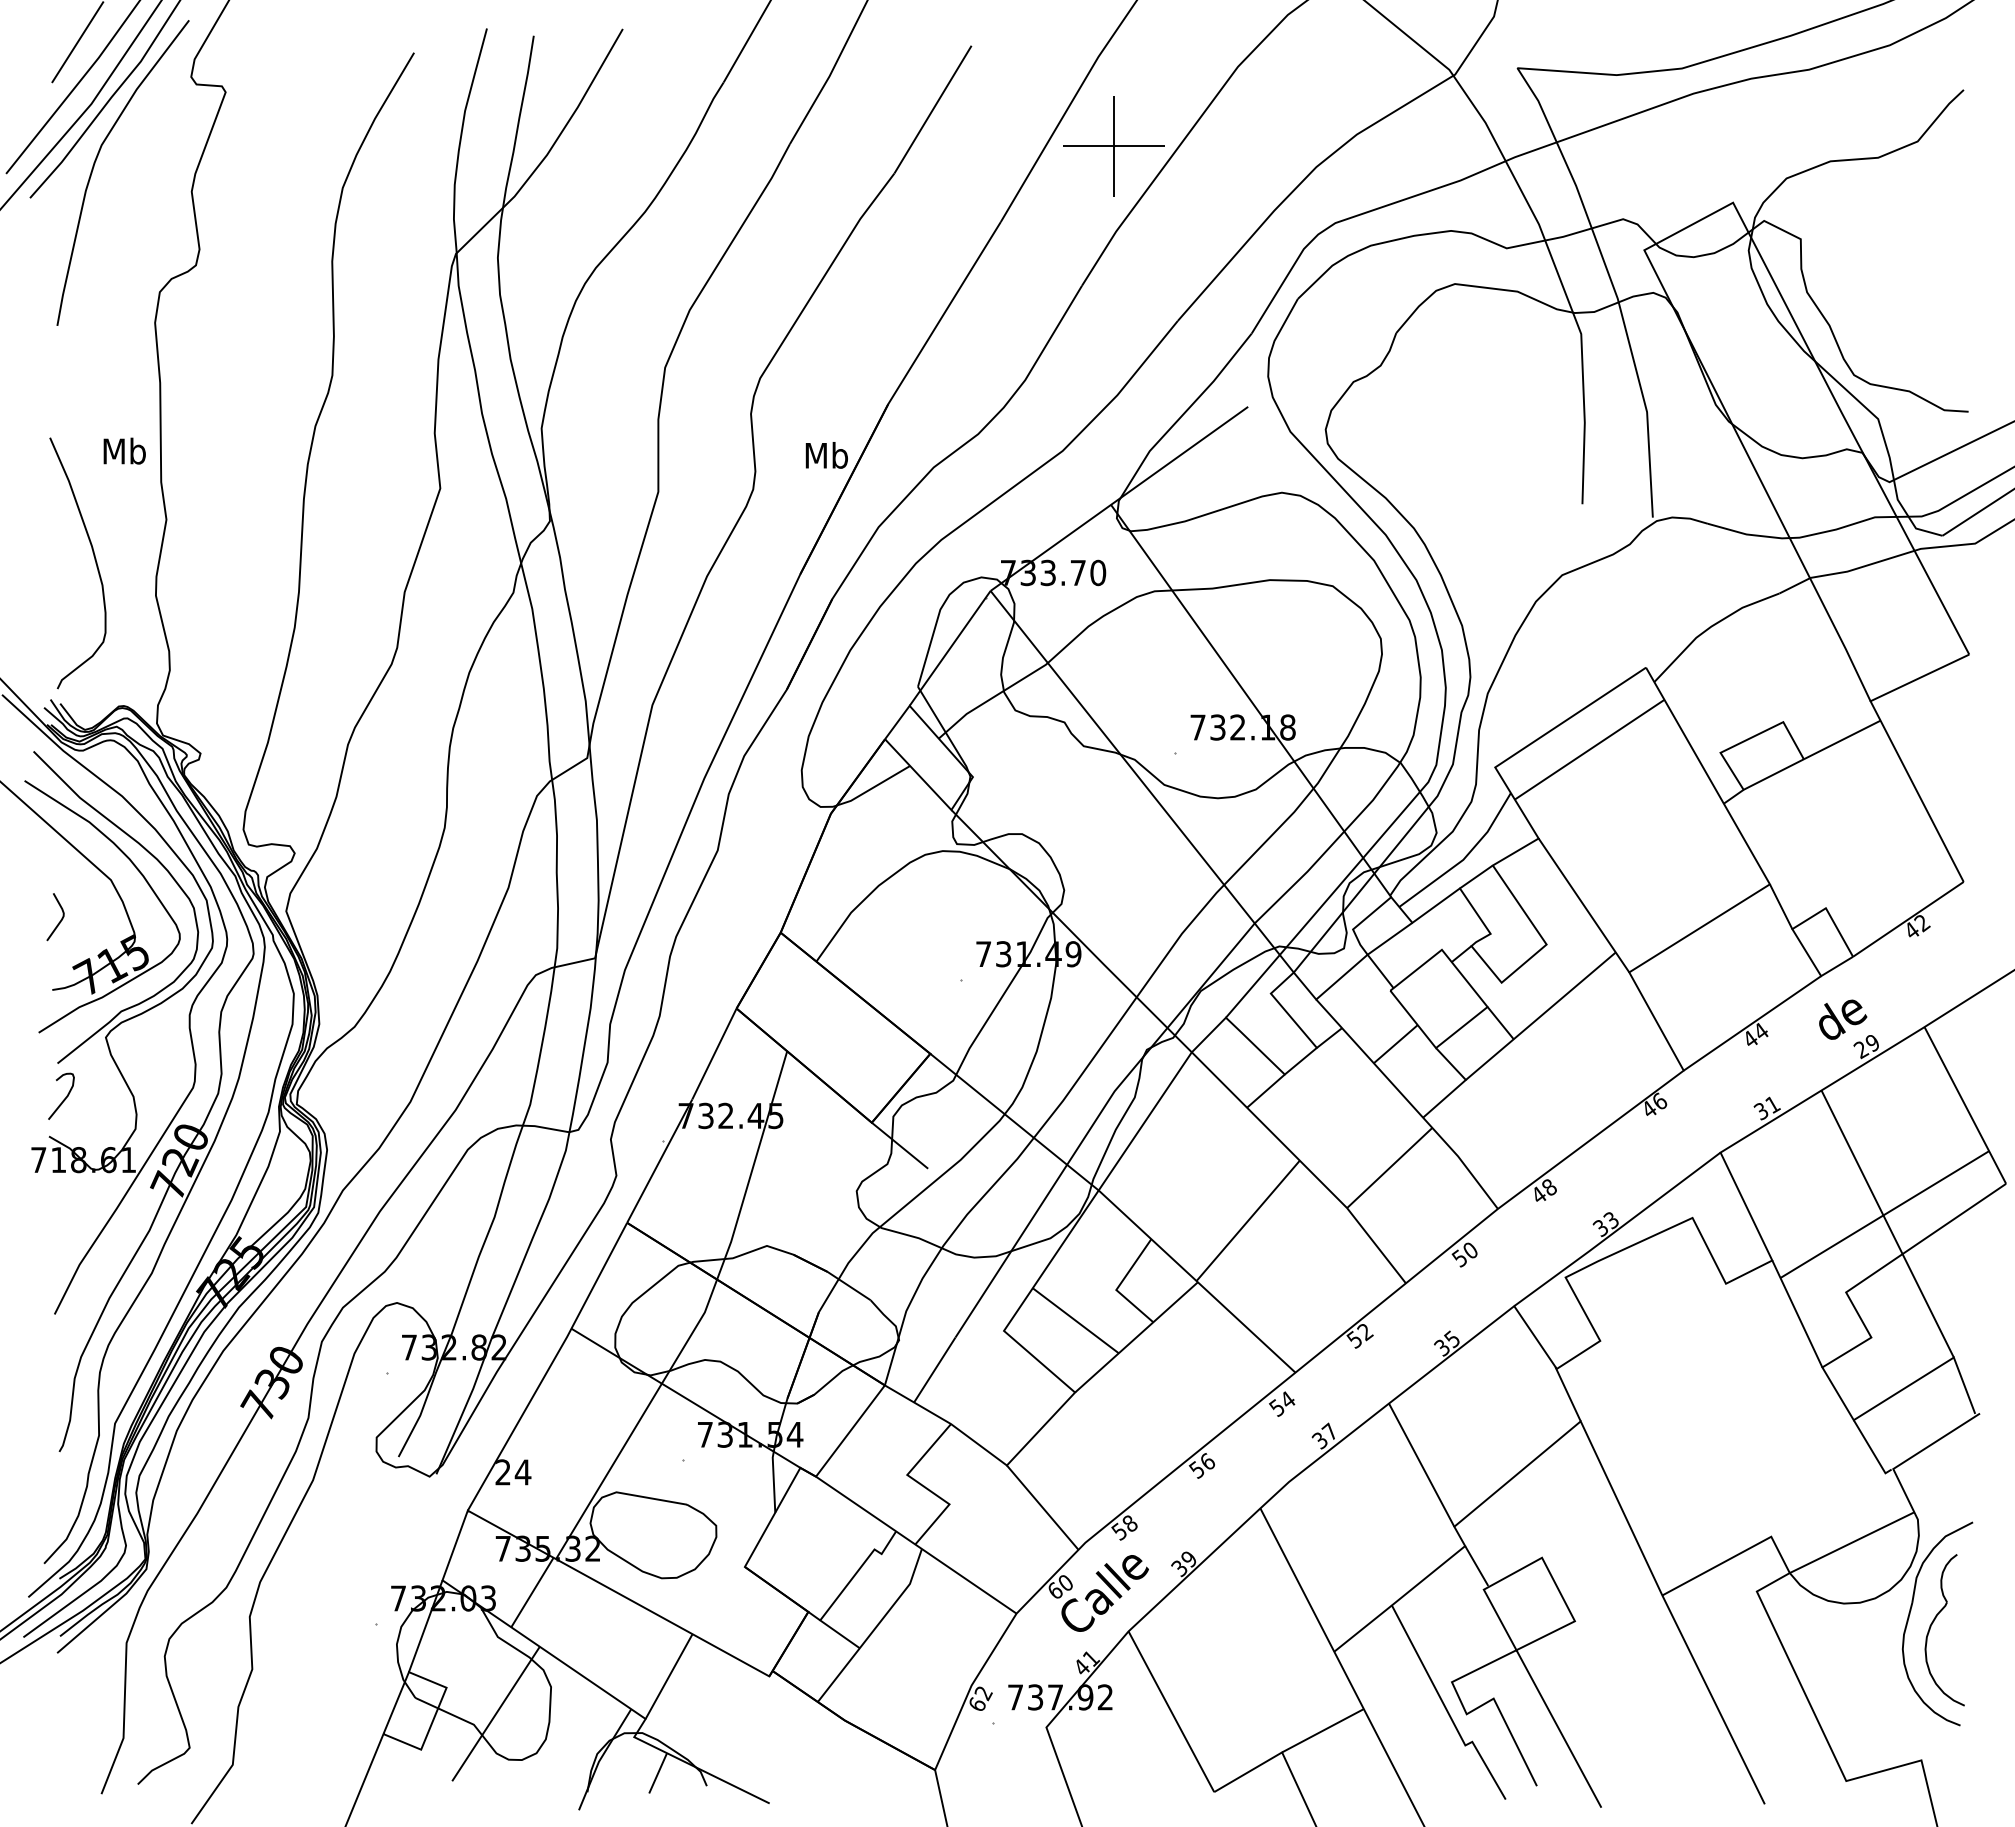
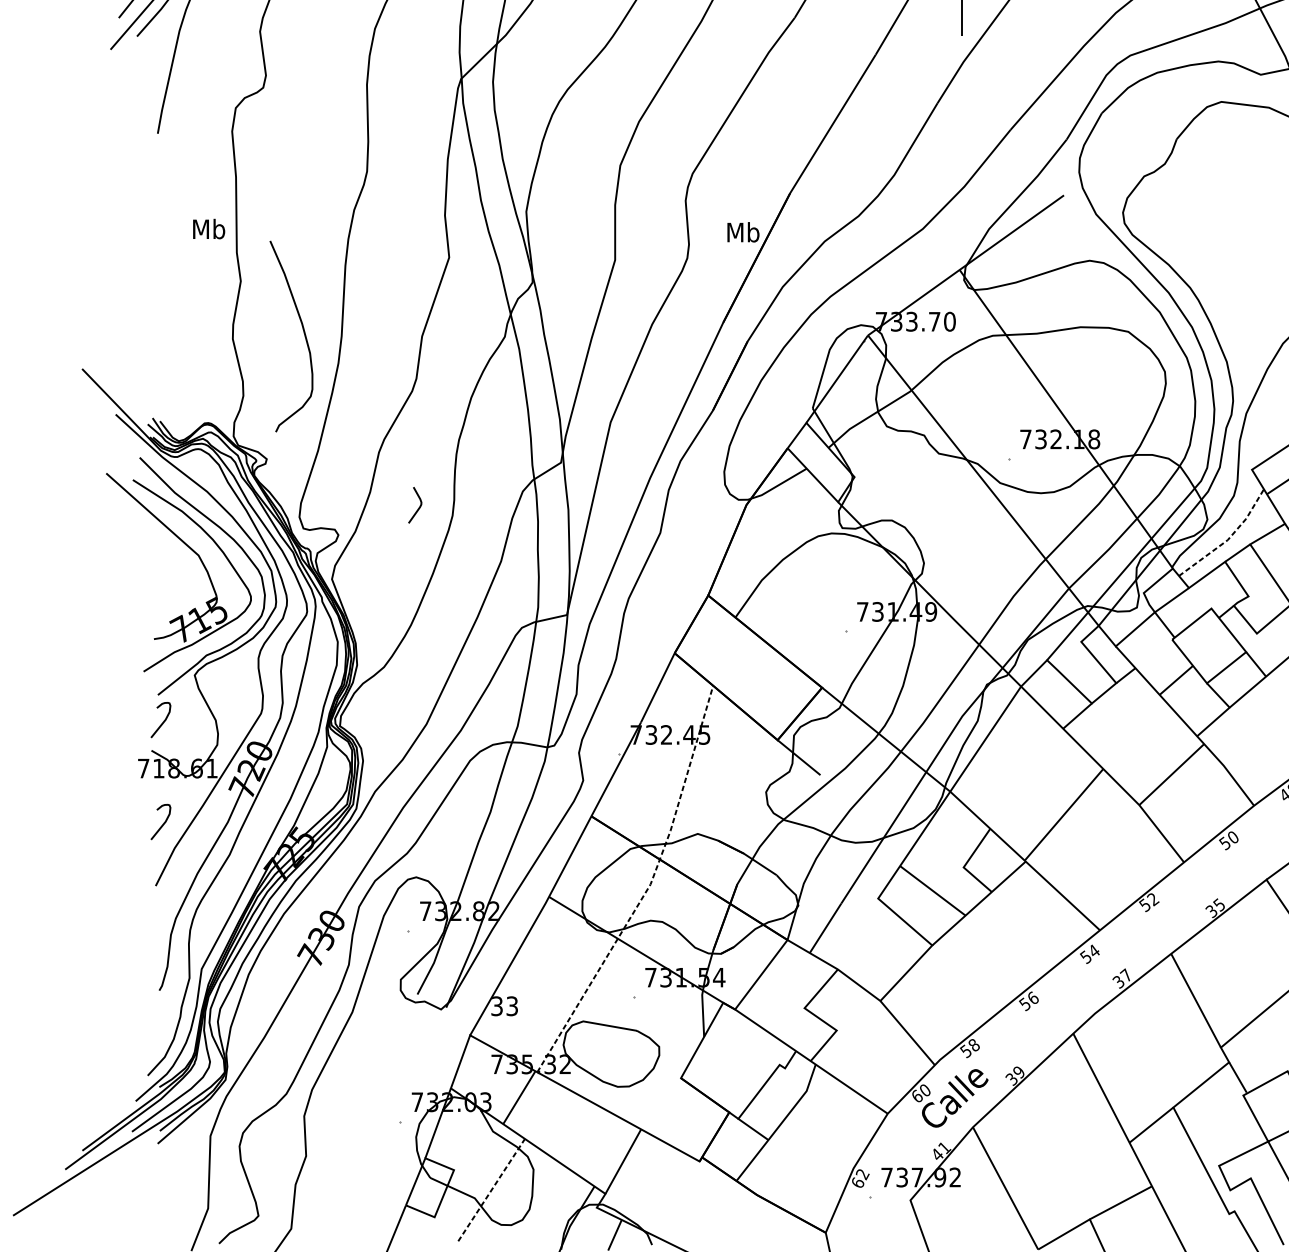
curve: (94, 560) -> (304, 334), moved
line: (1464, 858) -> (1228, 539), solid -> dashed
curve: (60, 919) -> (418, 507), moved
curve: (64, 1232) -> (163, 823), added
line: (701, 1317) -> (648, 888), solid -> dashed
text: (513, 1472) -> (504, 1006), 24 -> 33
line: (496, 1713) -> (491, 1189), solid -> dashed

